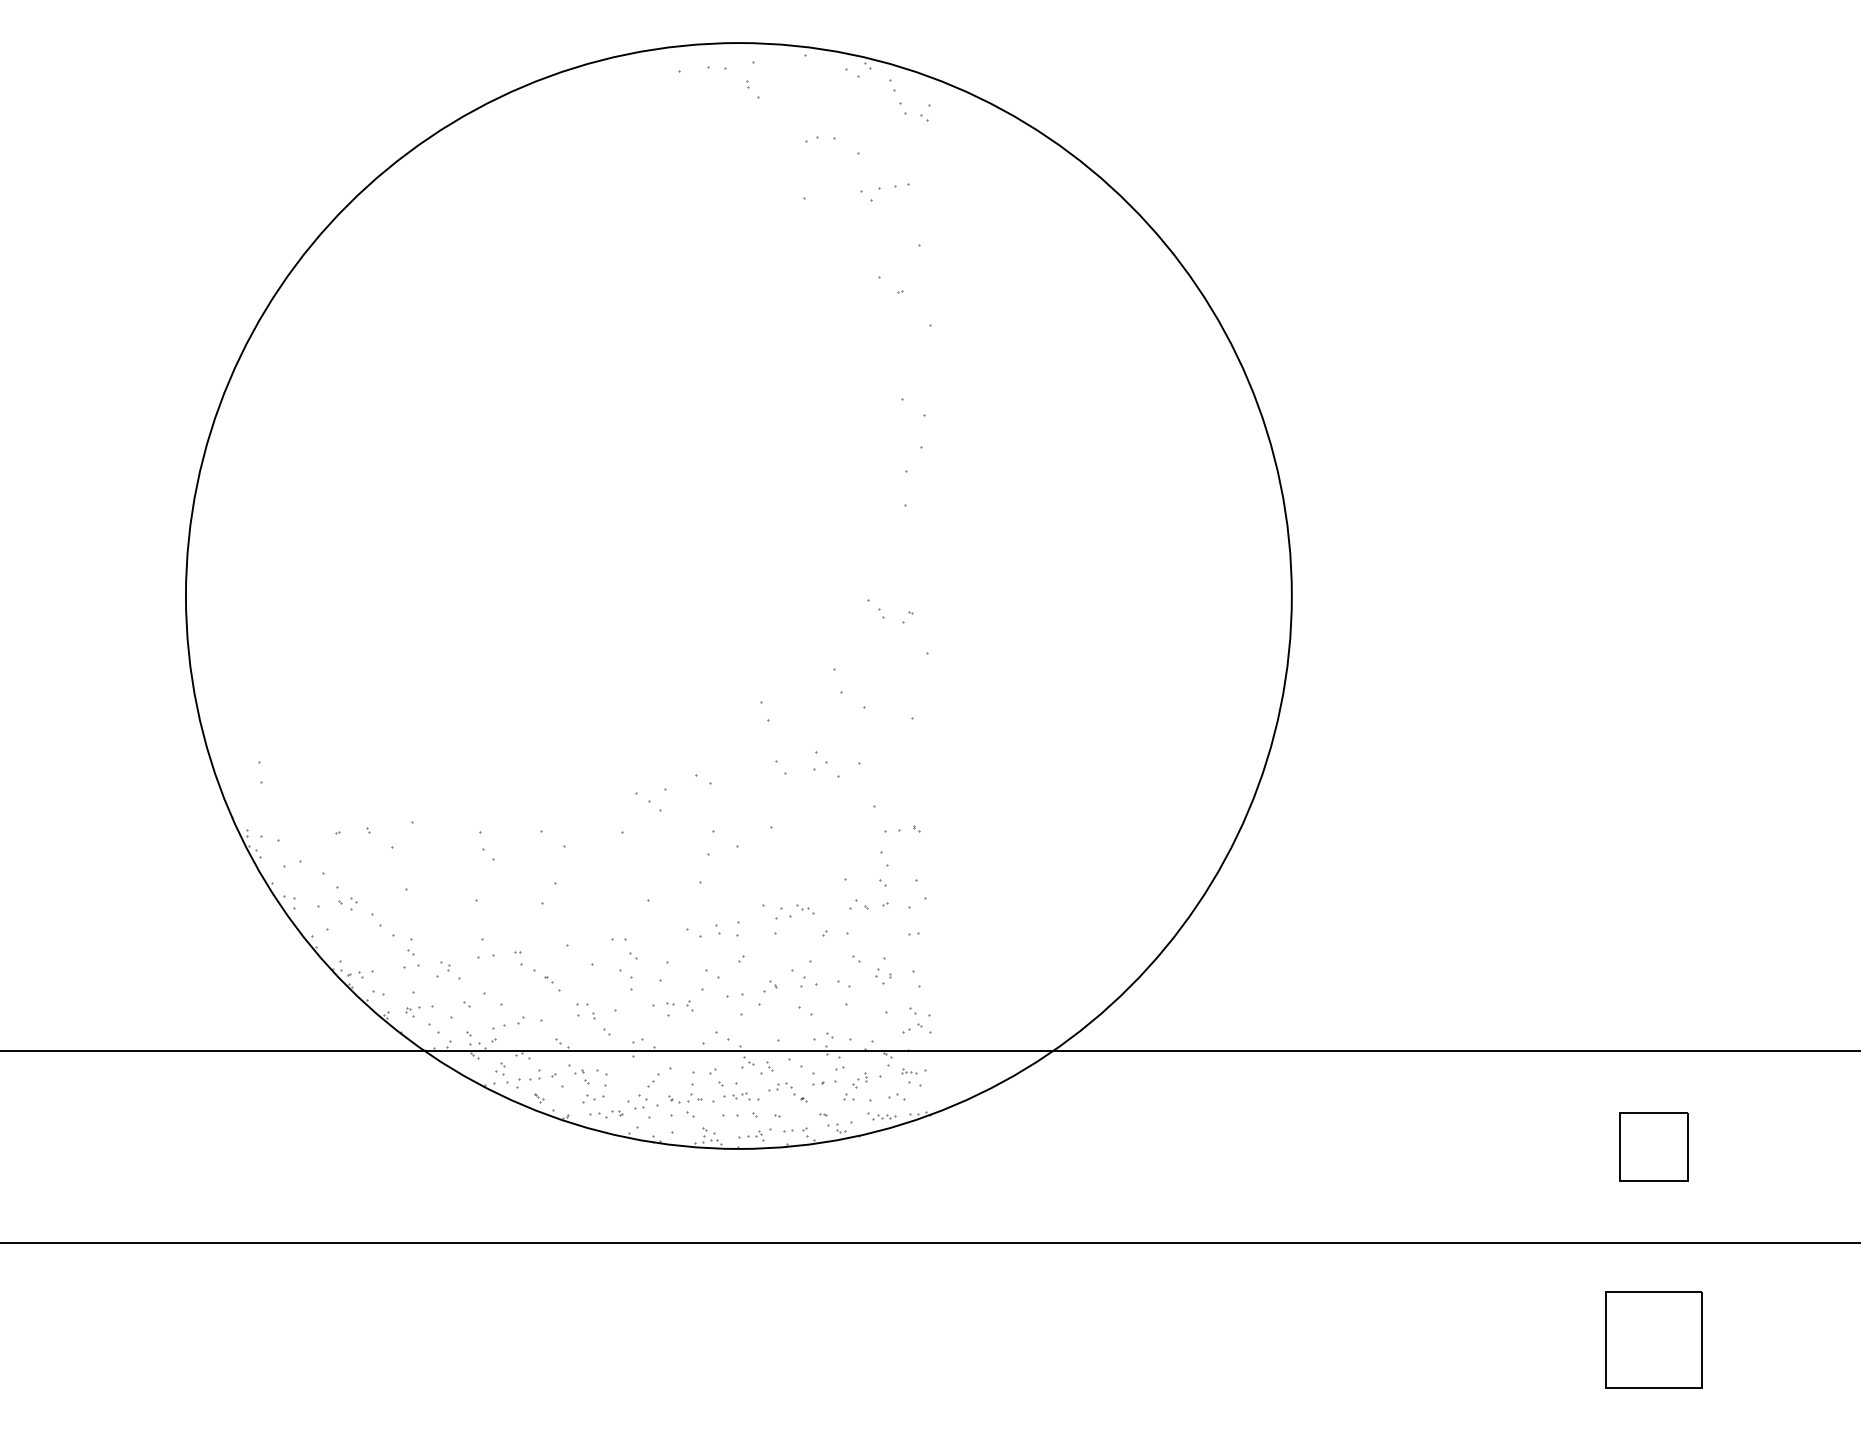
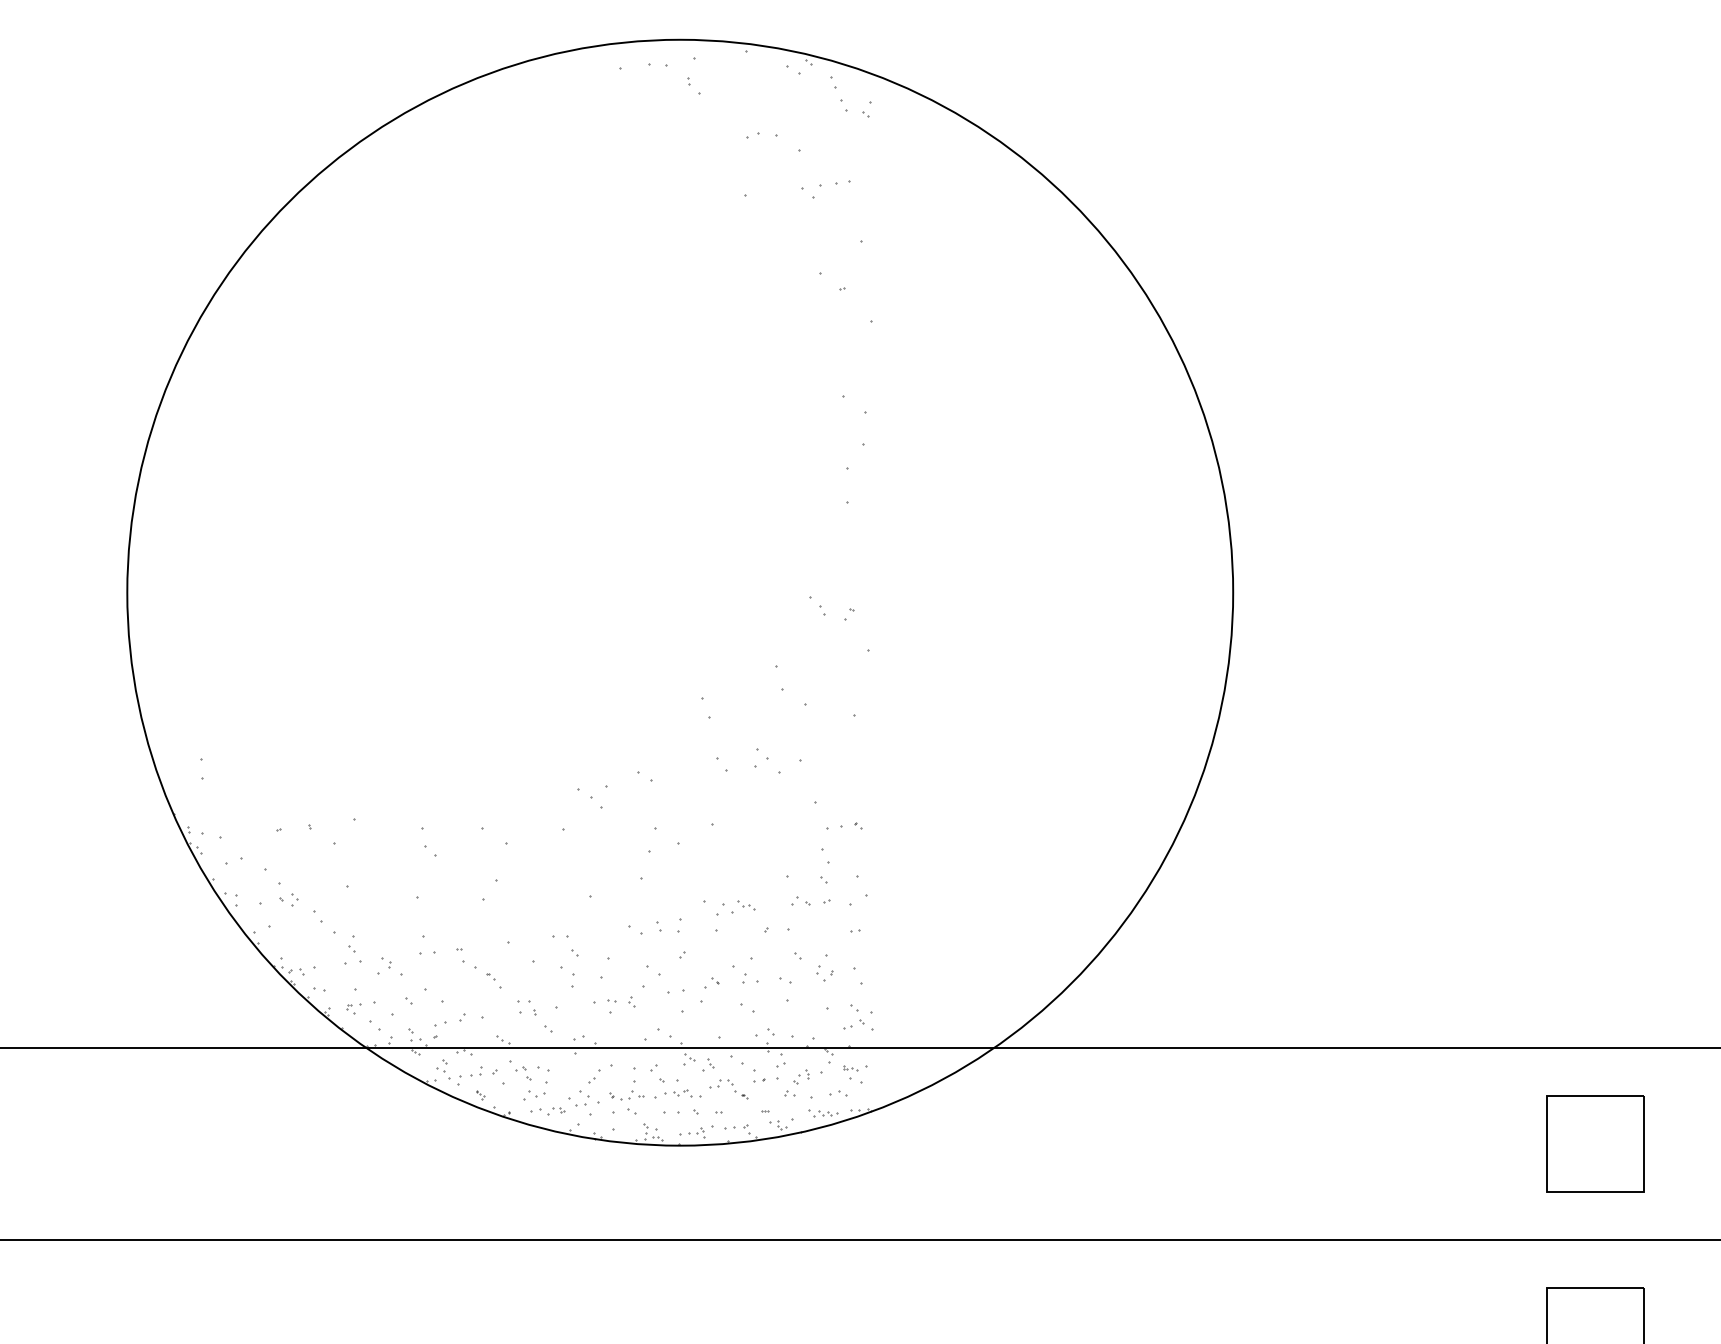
part: (1653, 1146) -> (1594, 1143), size x1.43

